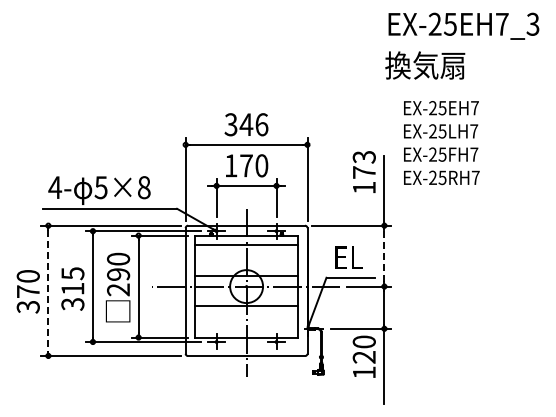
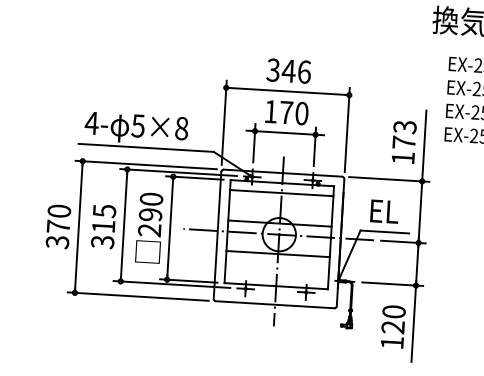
text: (363, 171) -> (403, 141), moved
line: (384, 255) -> (420, 211), dashed -> solid
line: (48, 290) -> (78, 226), dashed -> solid
text: (363, 356) -> (392, 326), moved

